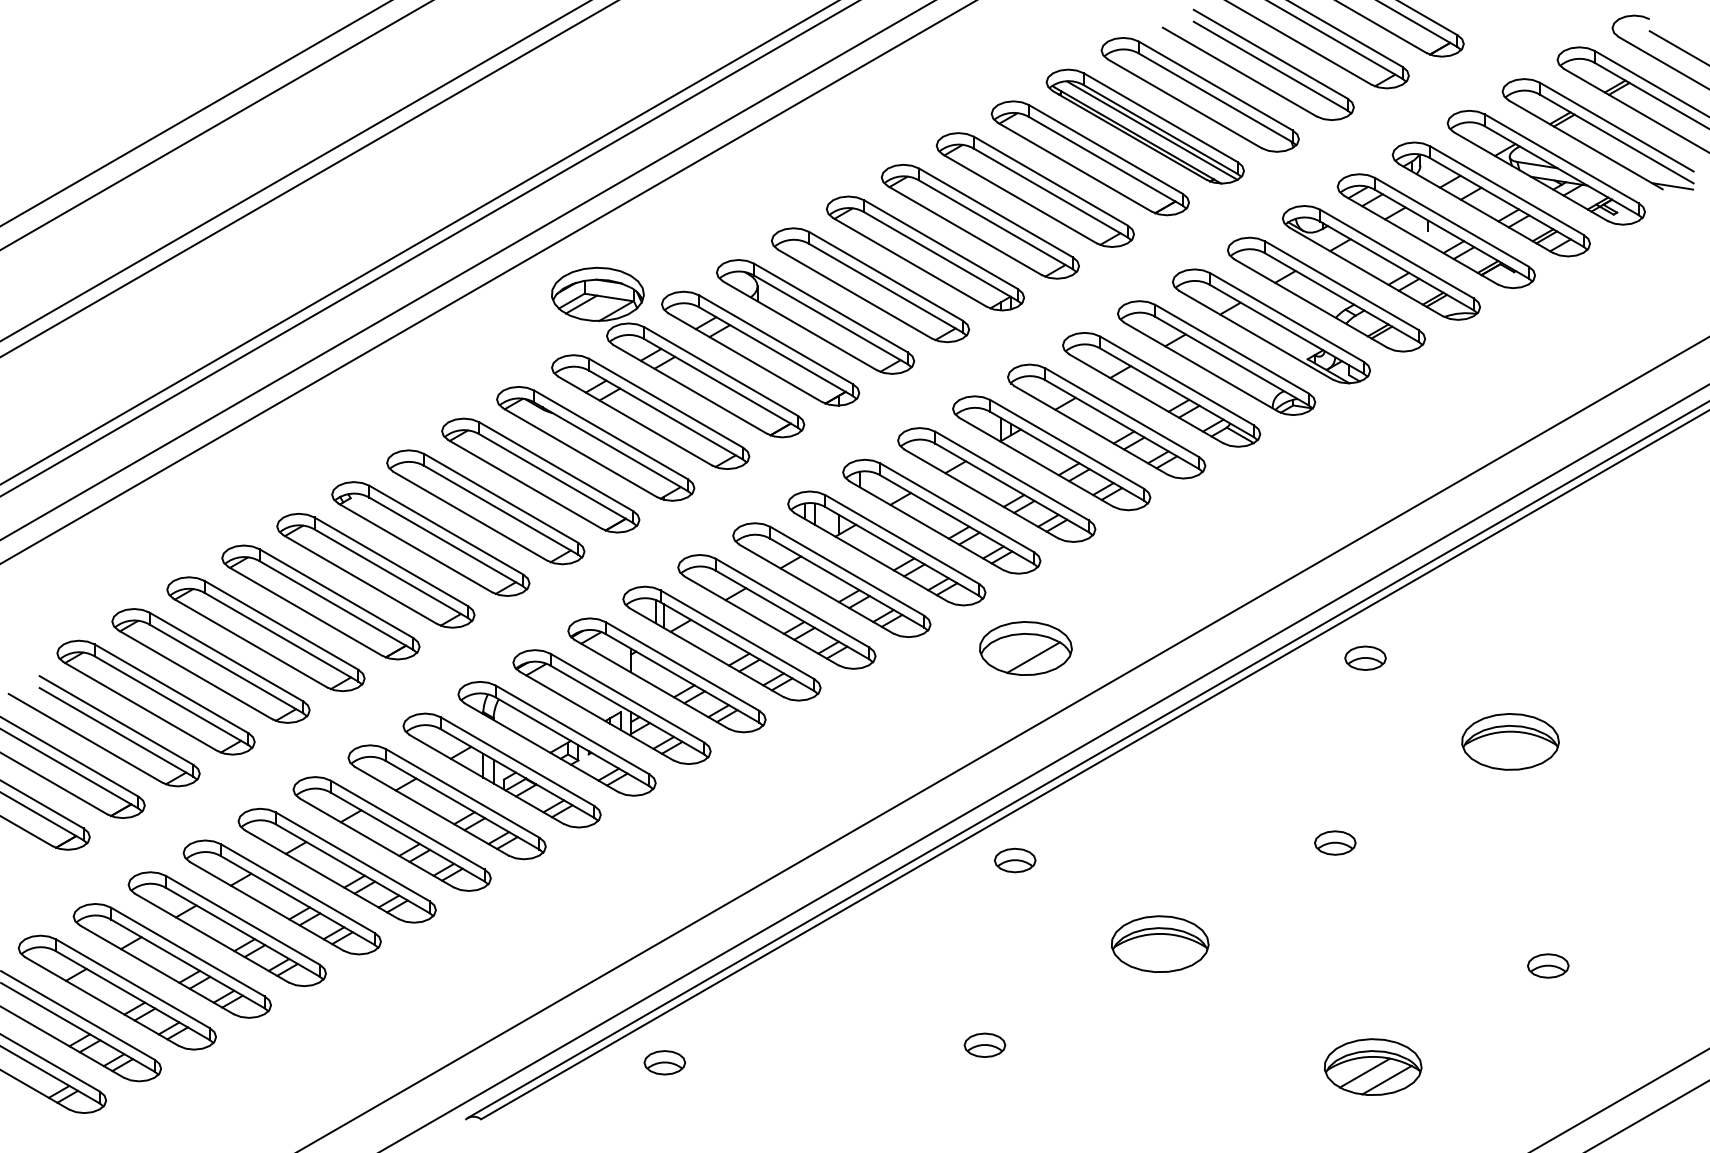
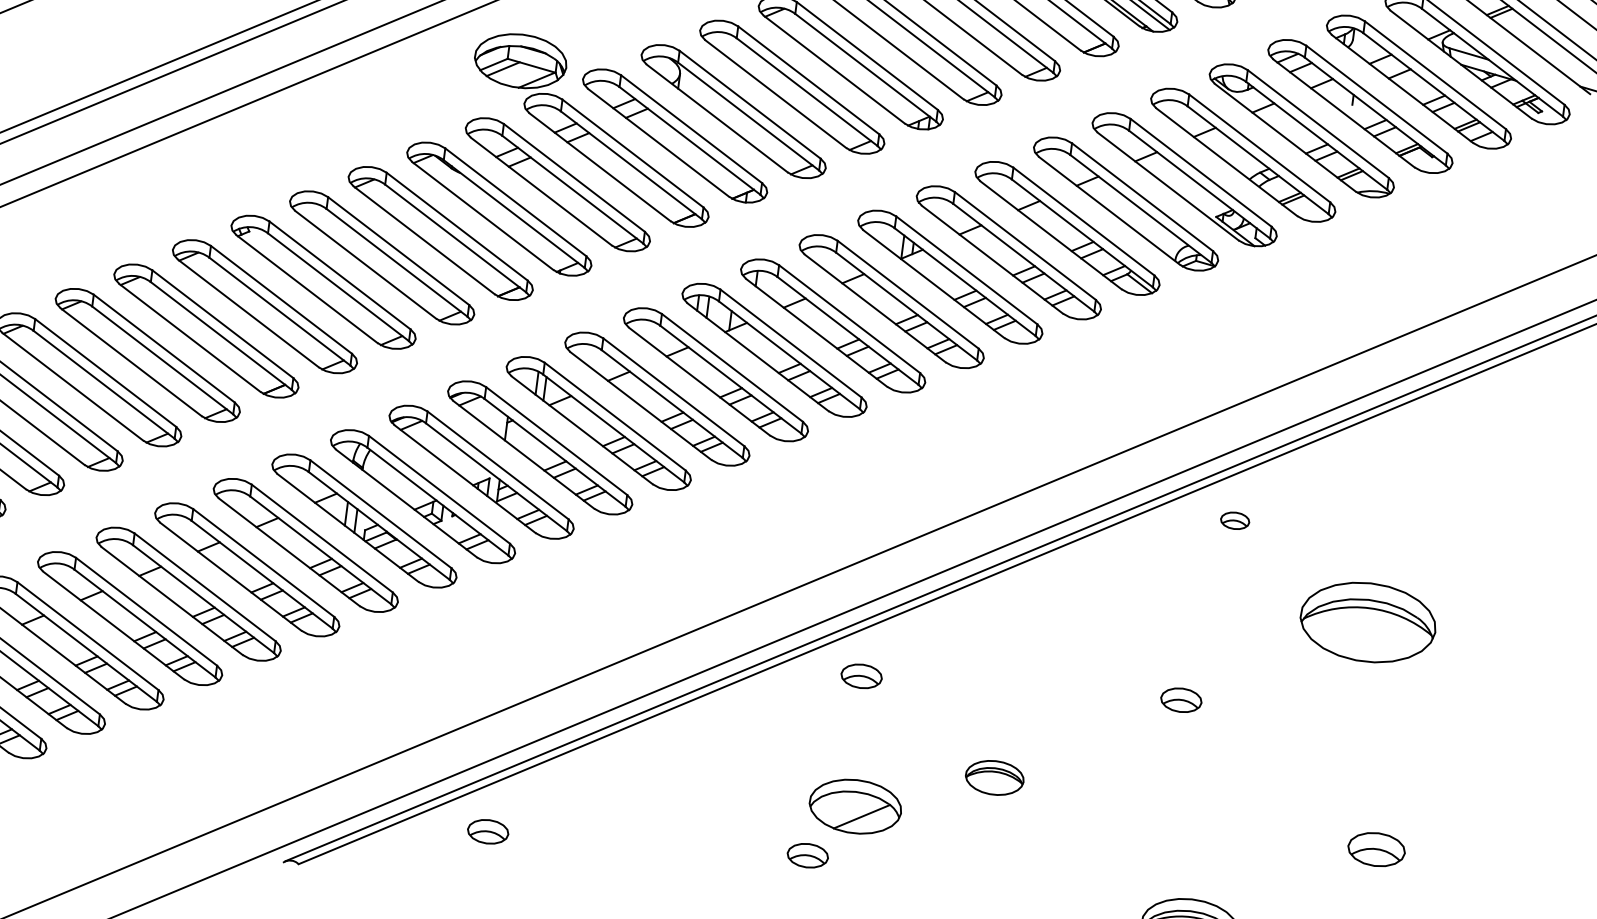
part: (1025, 648) -> (855, 806), moved
part: (1365, 657) -> (1235, 520), size x0.7
part: (1510, 741) -> (1368, 622), size x1.4
part: (1160, 943) -> (995, 777), size x0.6
part: (1548, 965) -> (1376, 849), size x1.4

